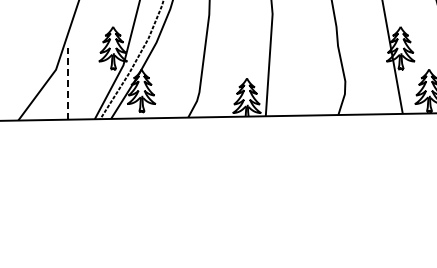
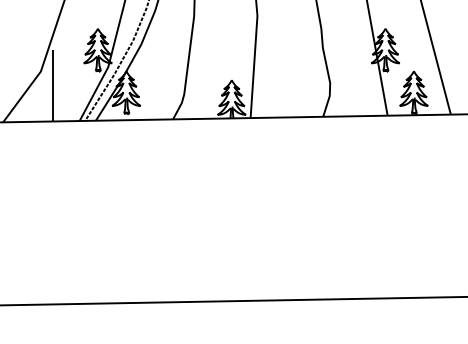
line: (68, 83) -> (53, 85), dashed -> solid

